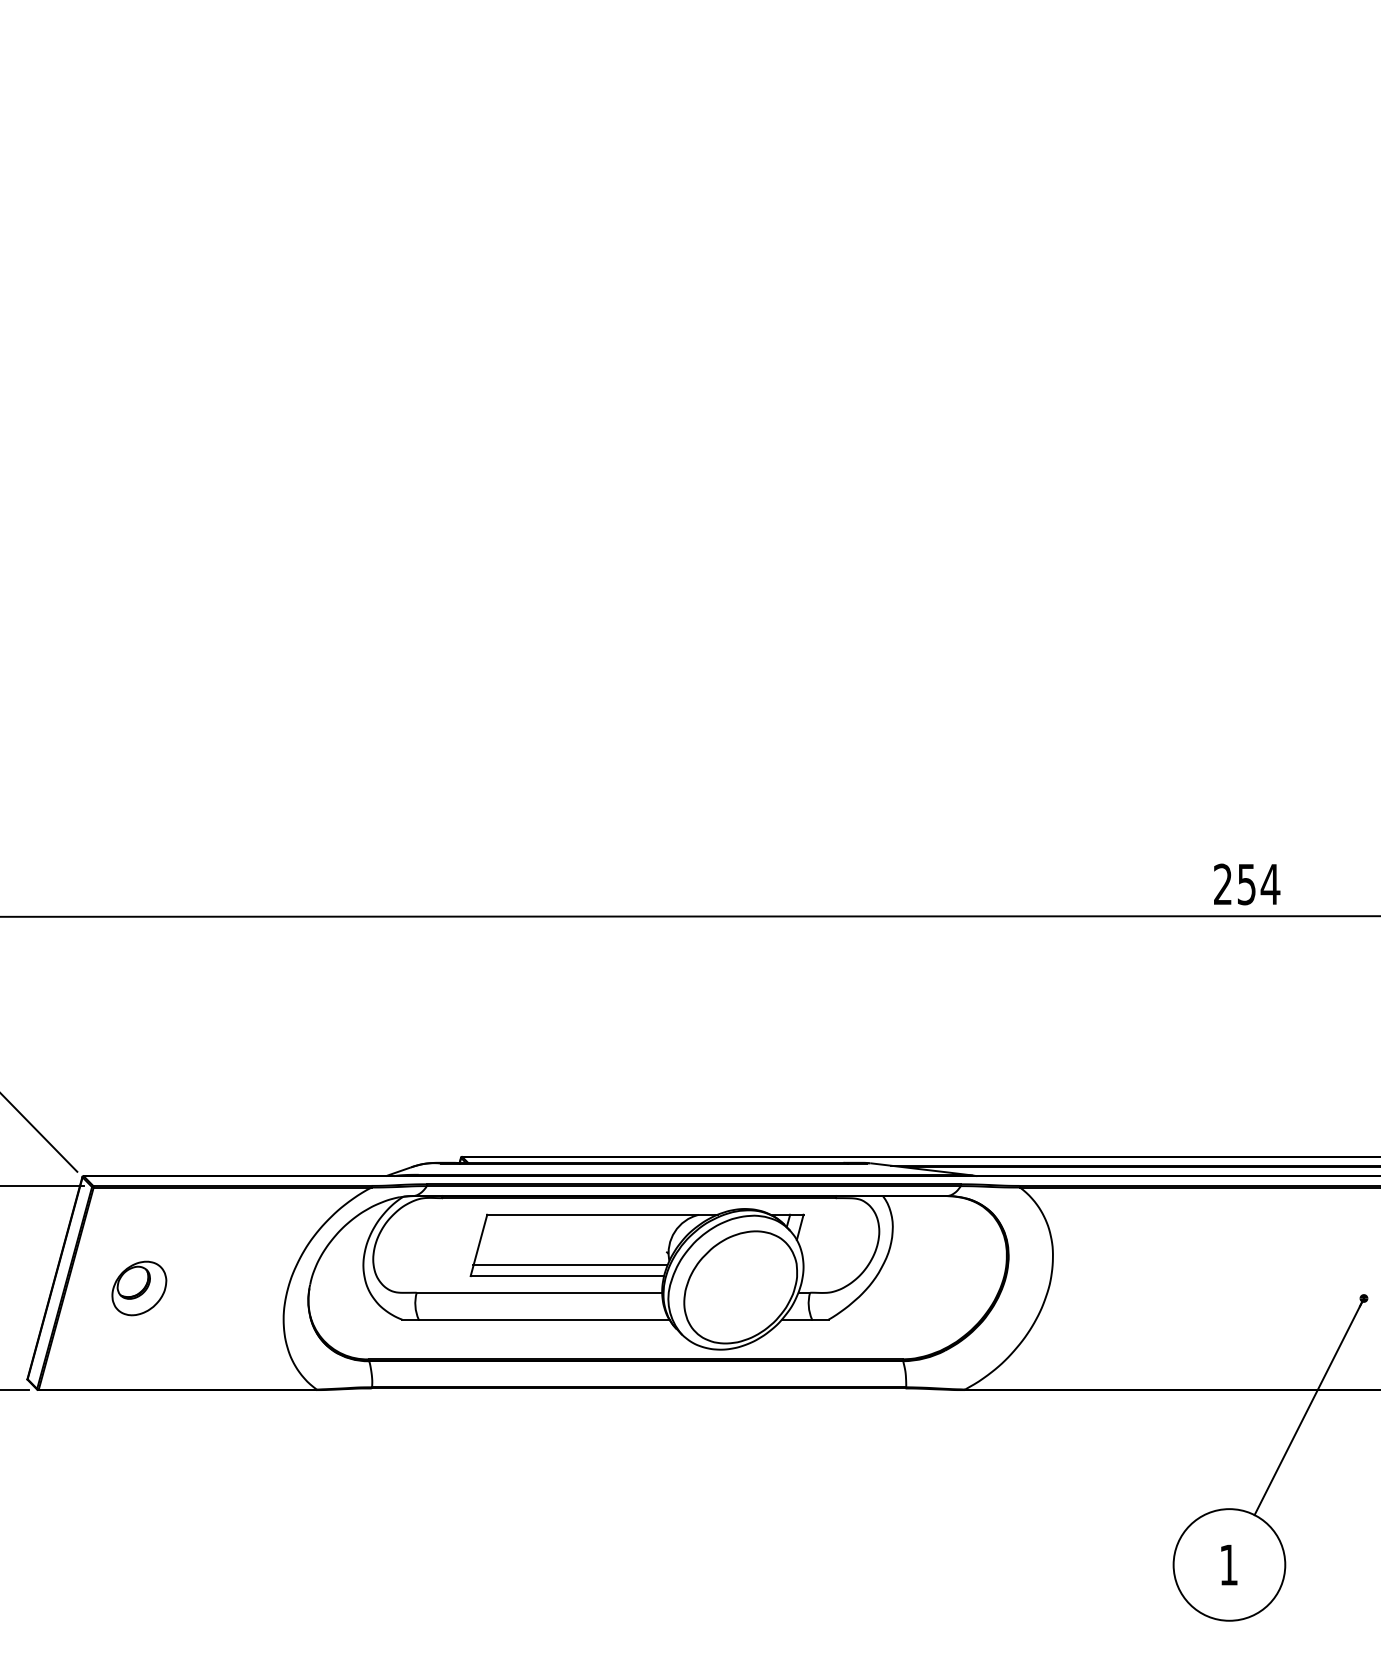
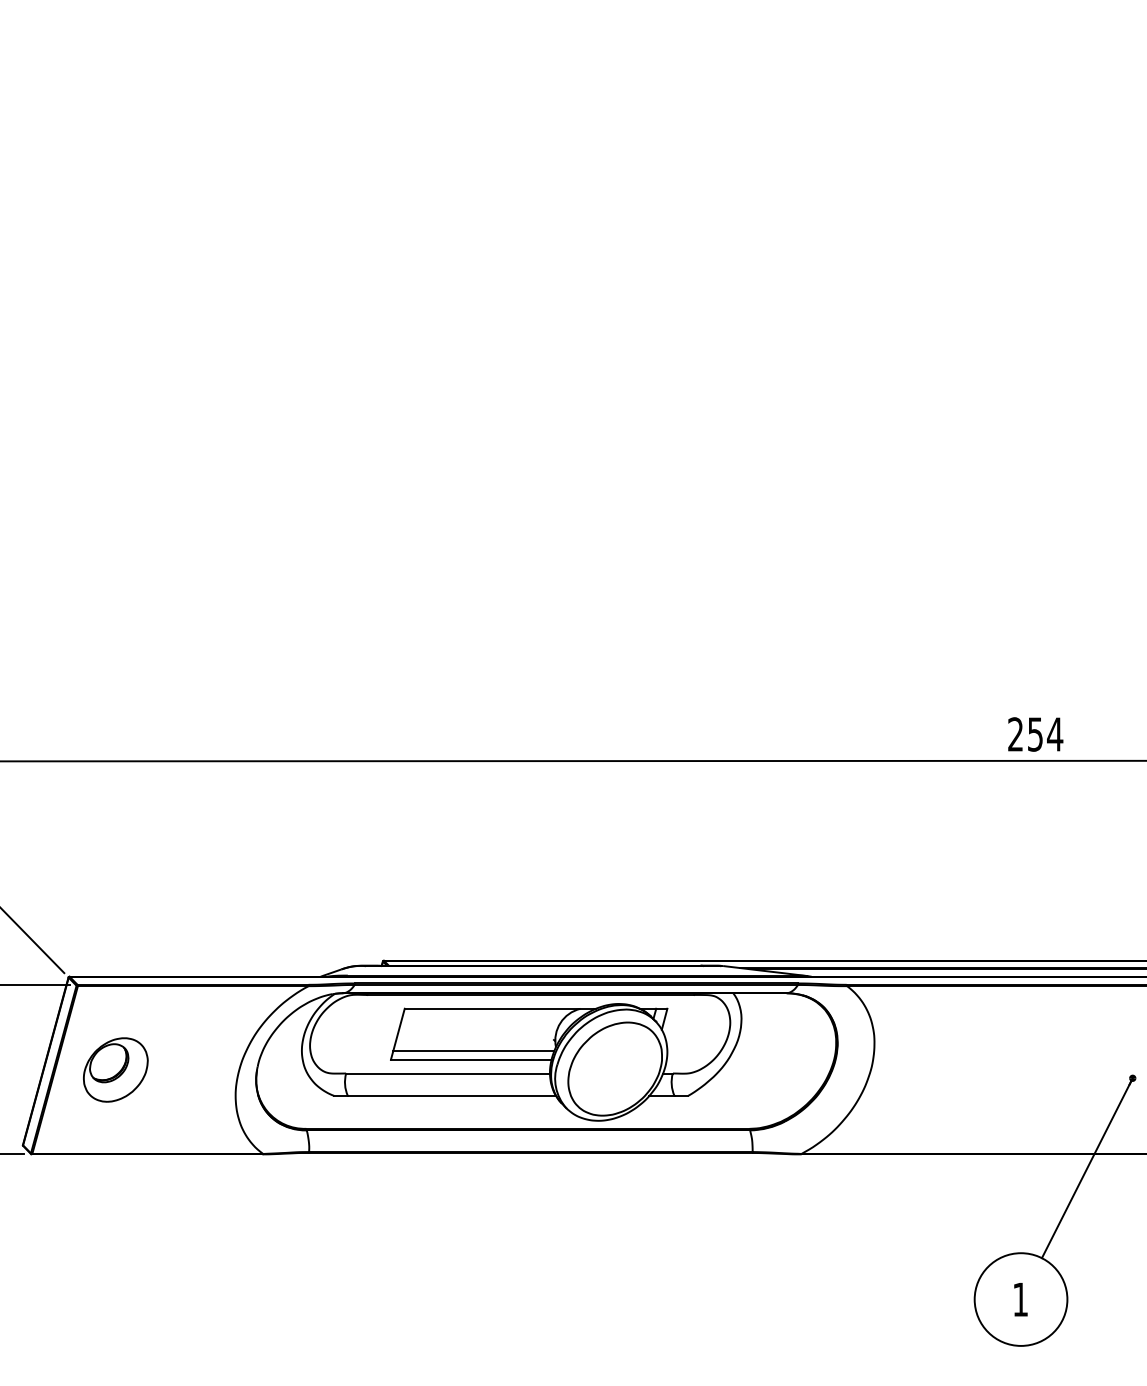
part: (139, 1288) -> (115, 1070), size x1.43

